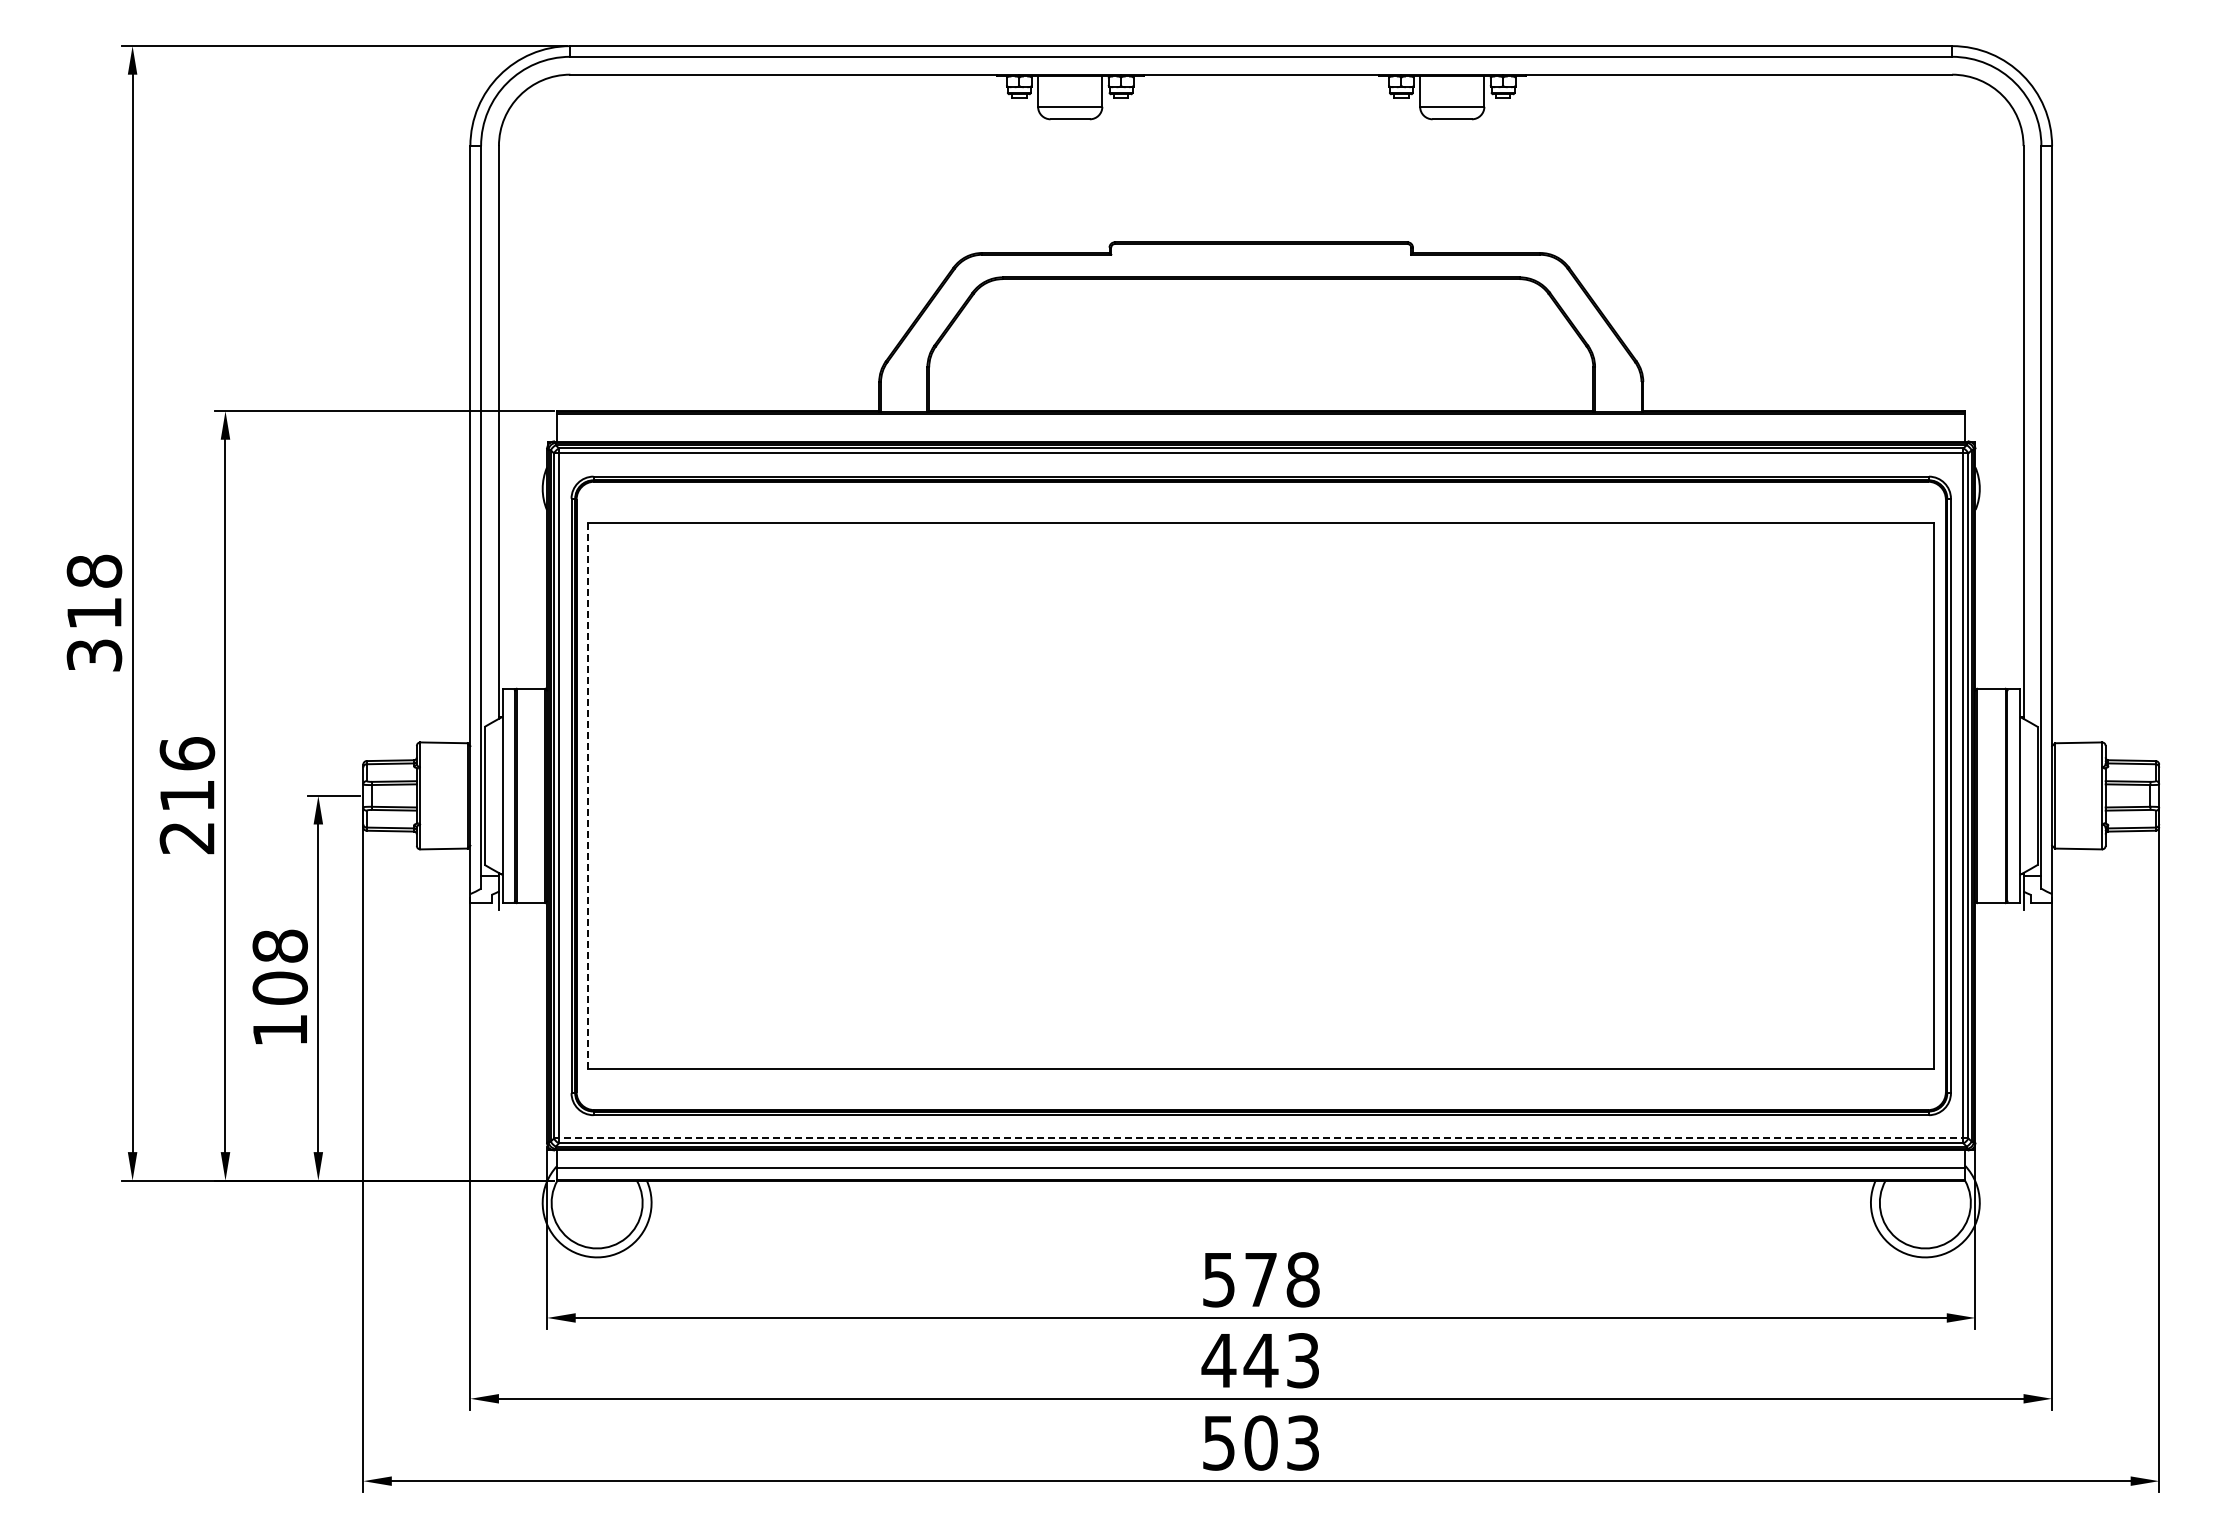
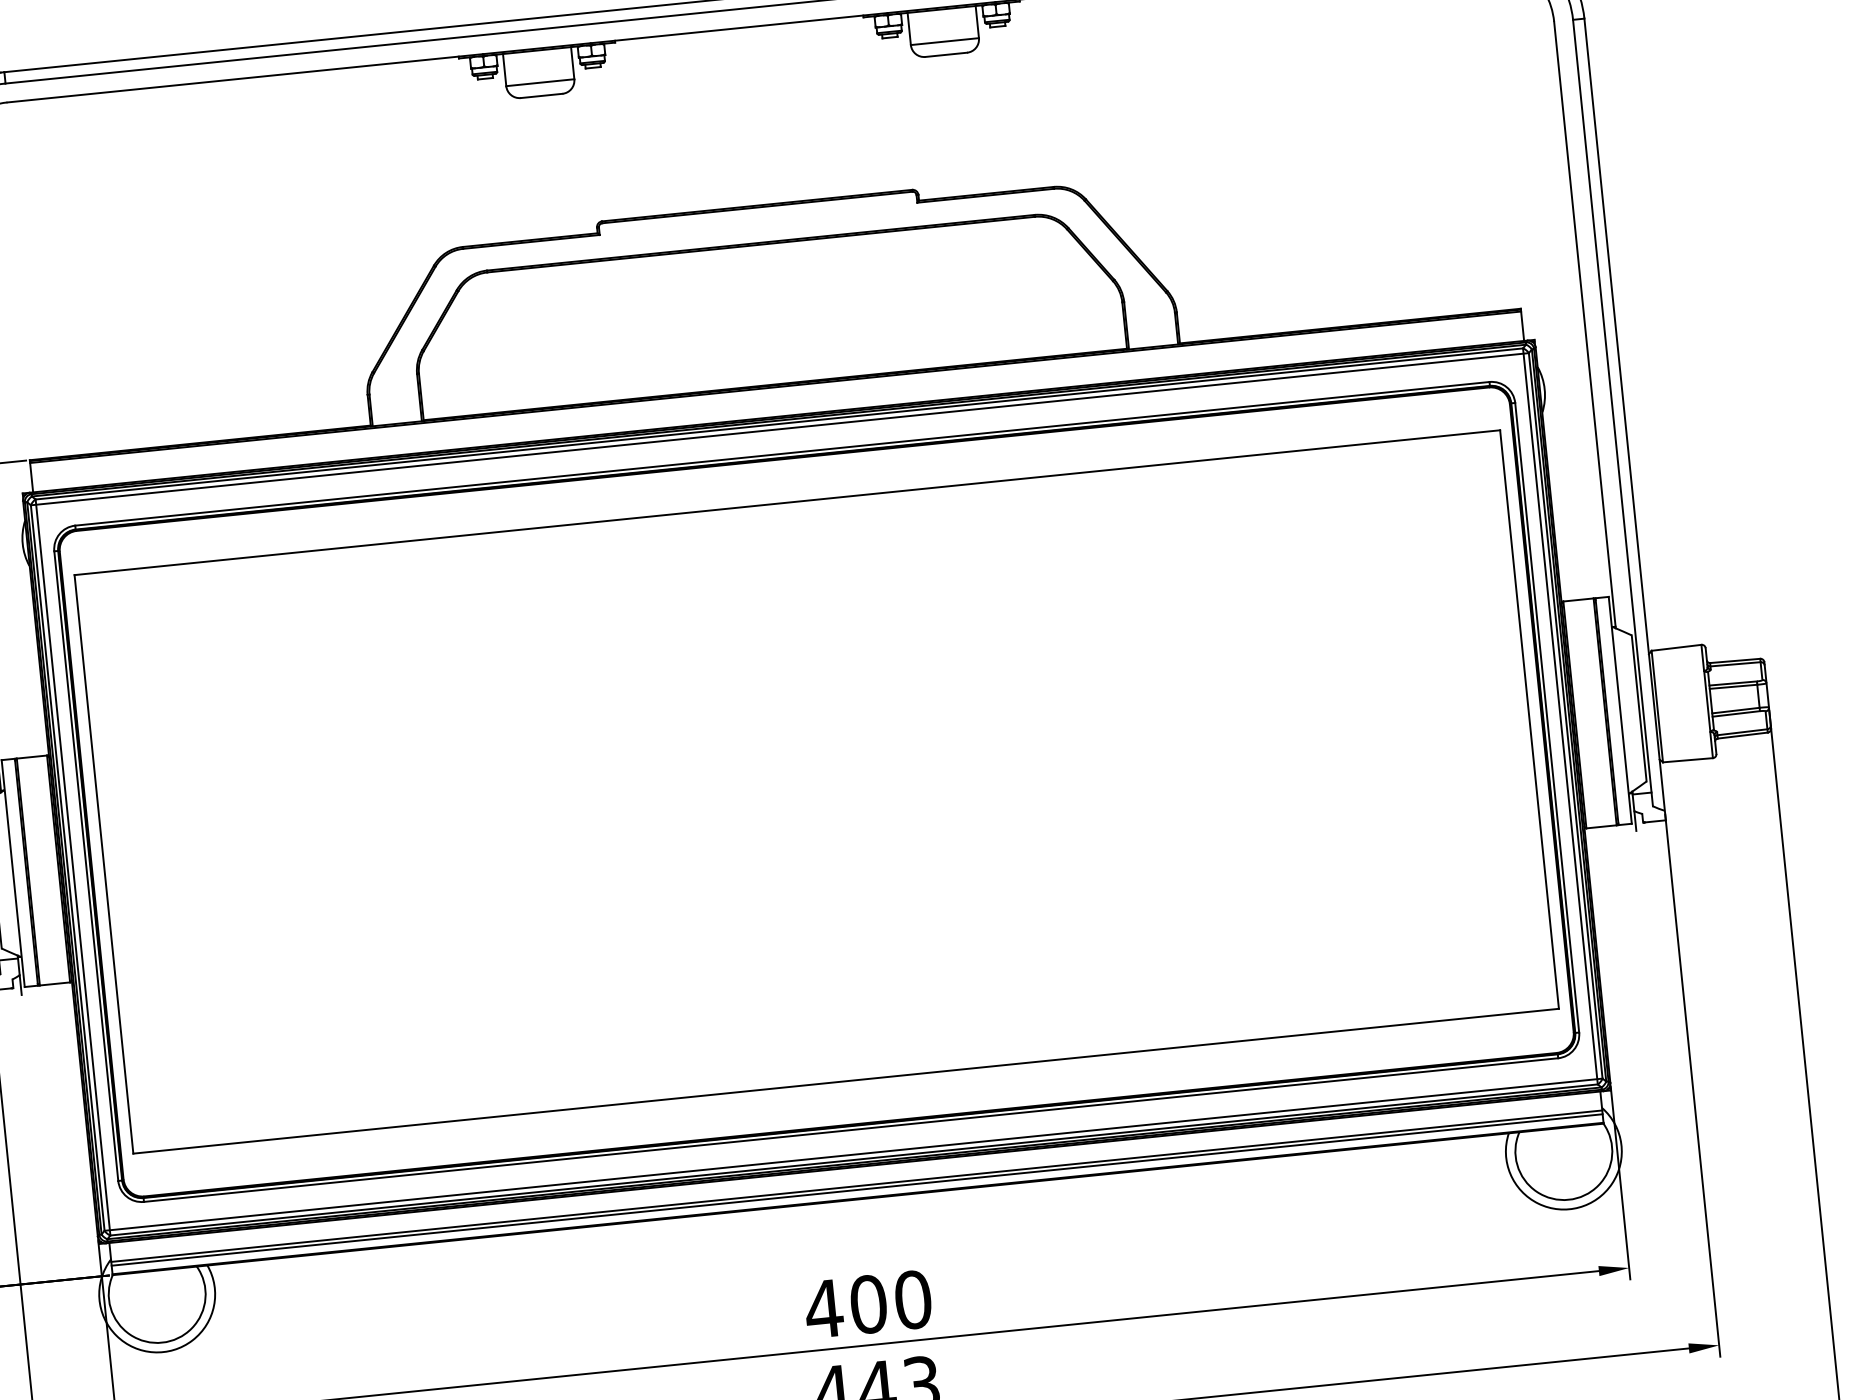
line: (588, 796) -> (104, 864), dashed -> solid
line: (1260, 1138) -> (852, 1154), dashed -> solid
line: (1261, 1171) -> (857, 1189), added
text: (1260, 1279) -> (867, 1304), 578 -> 400

